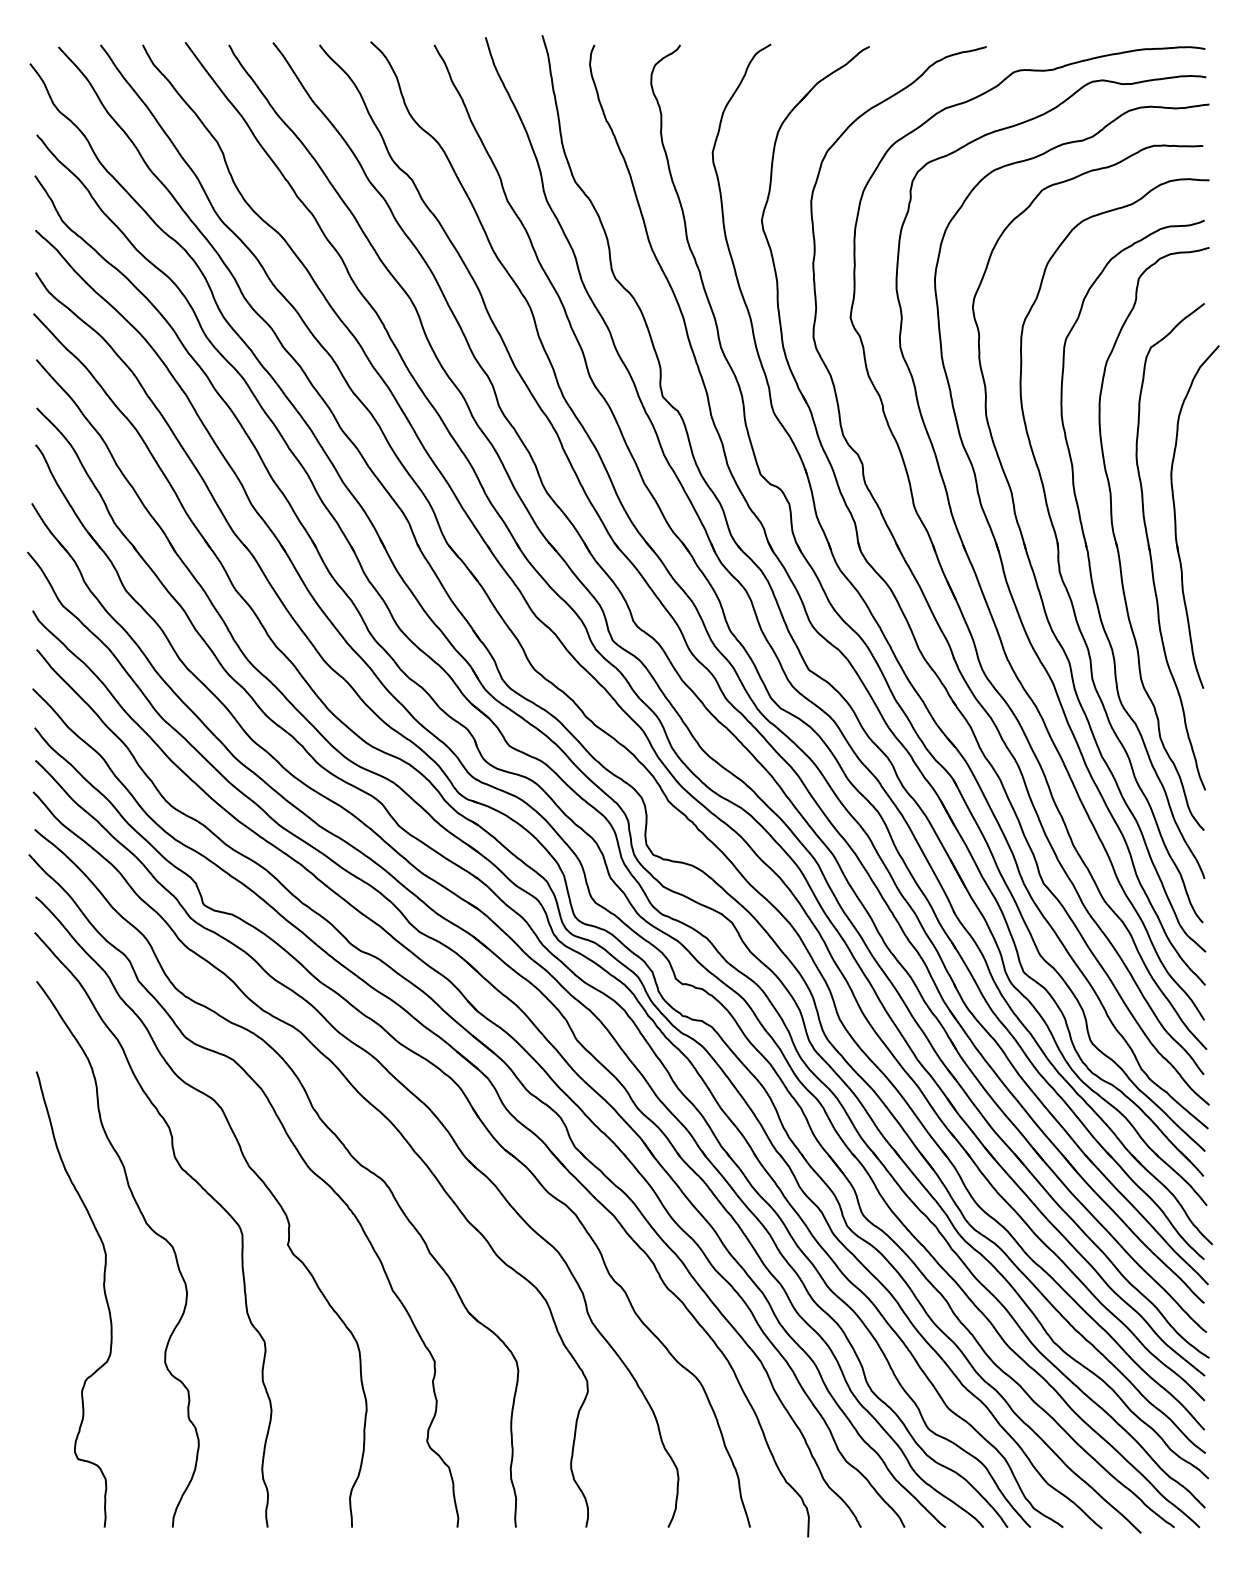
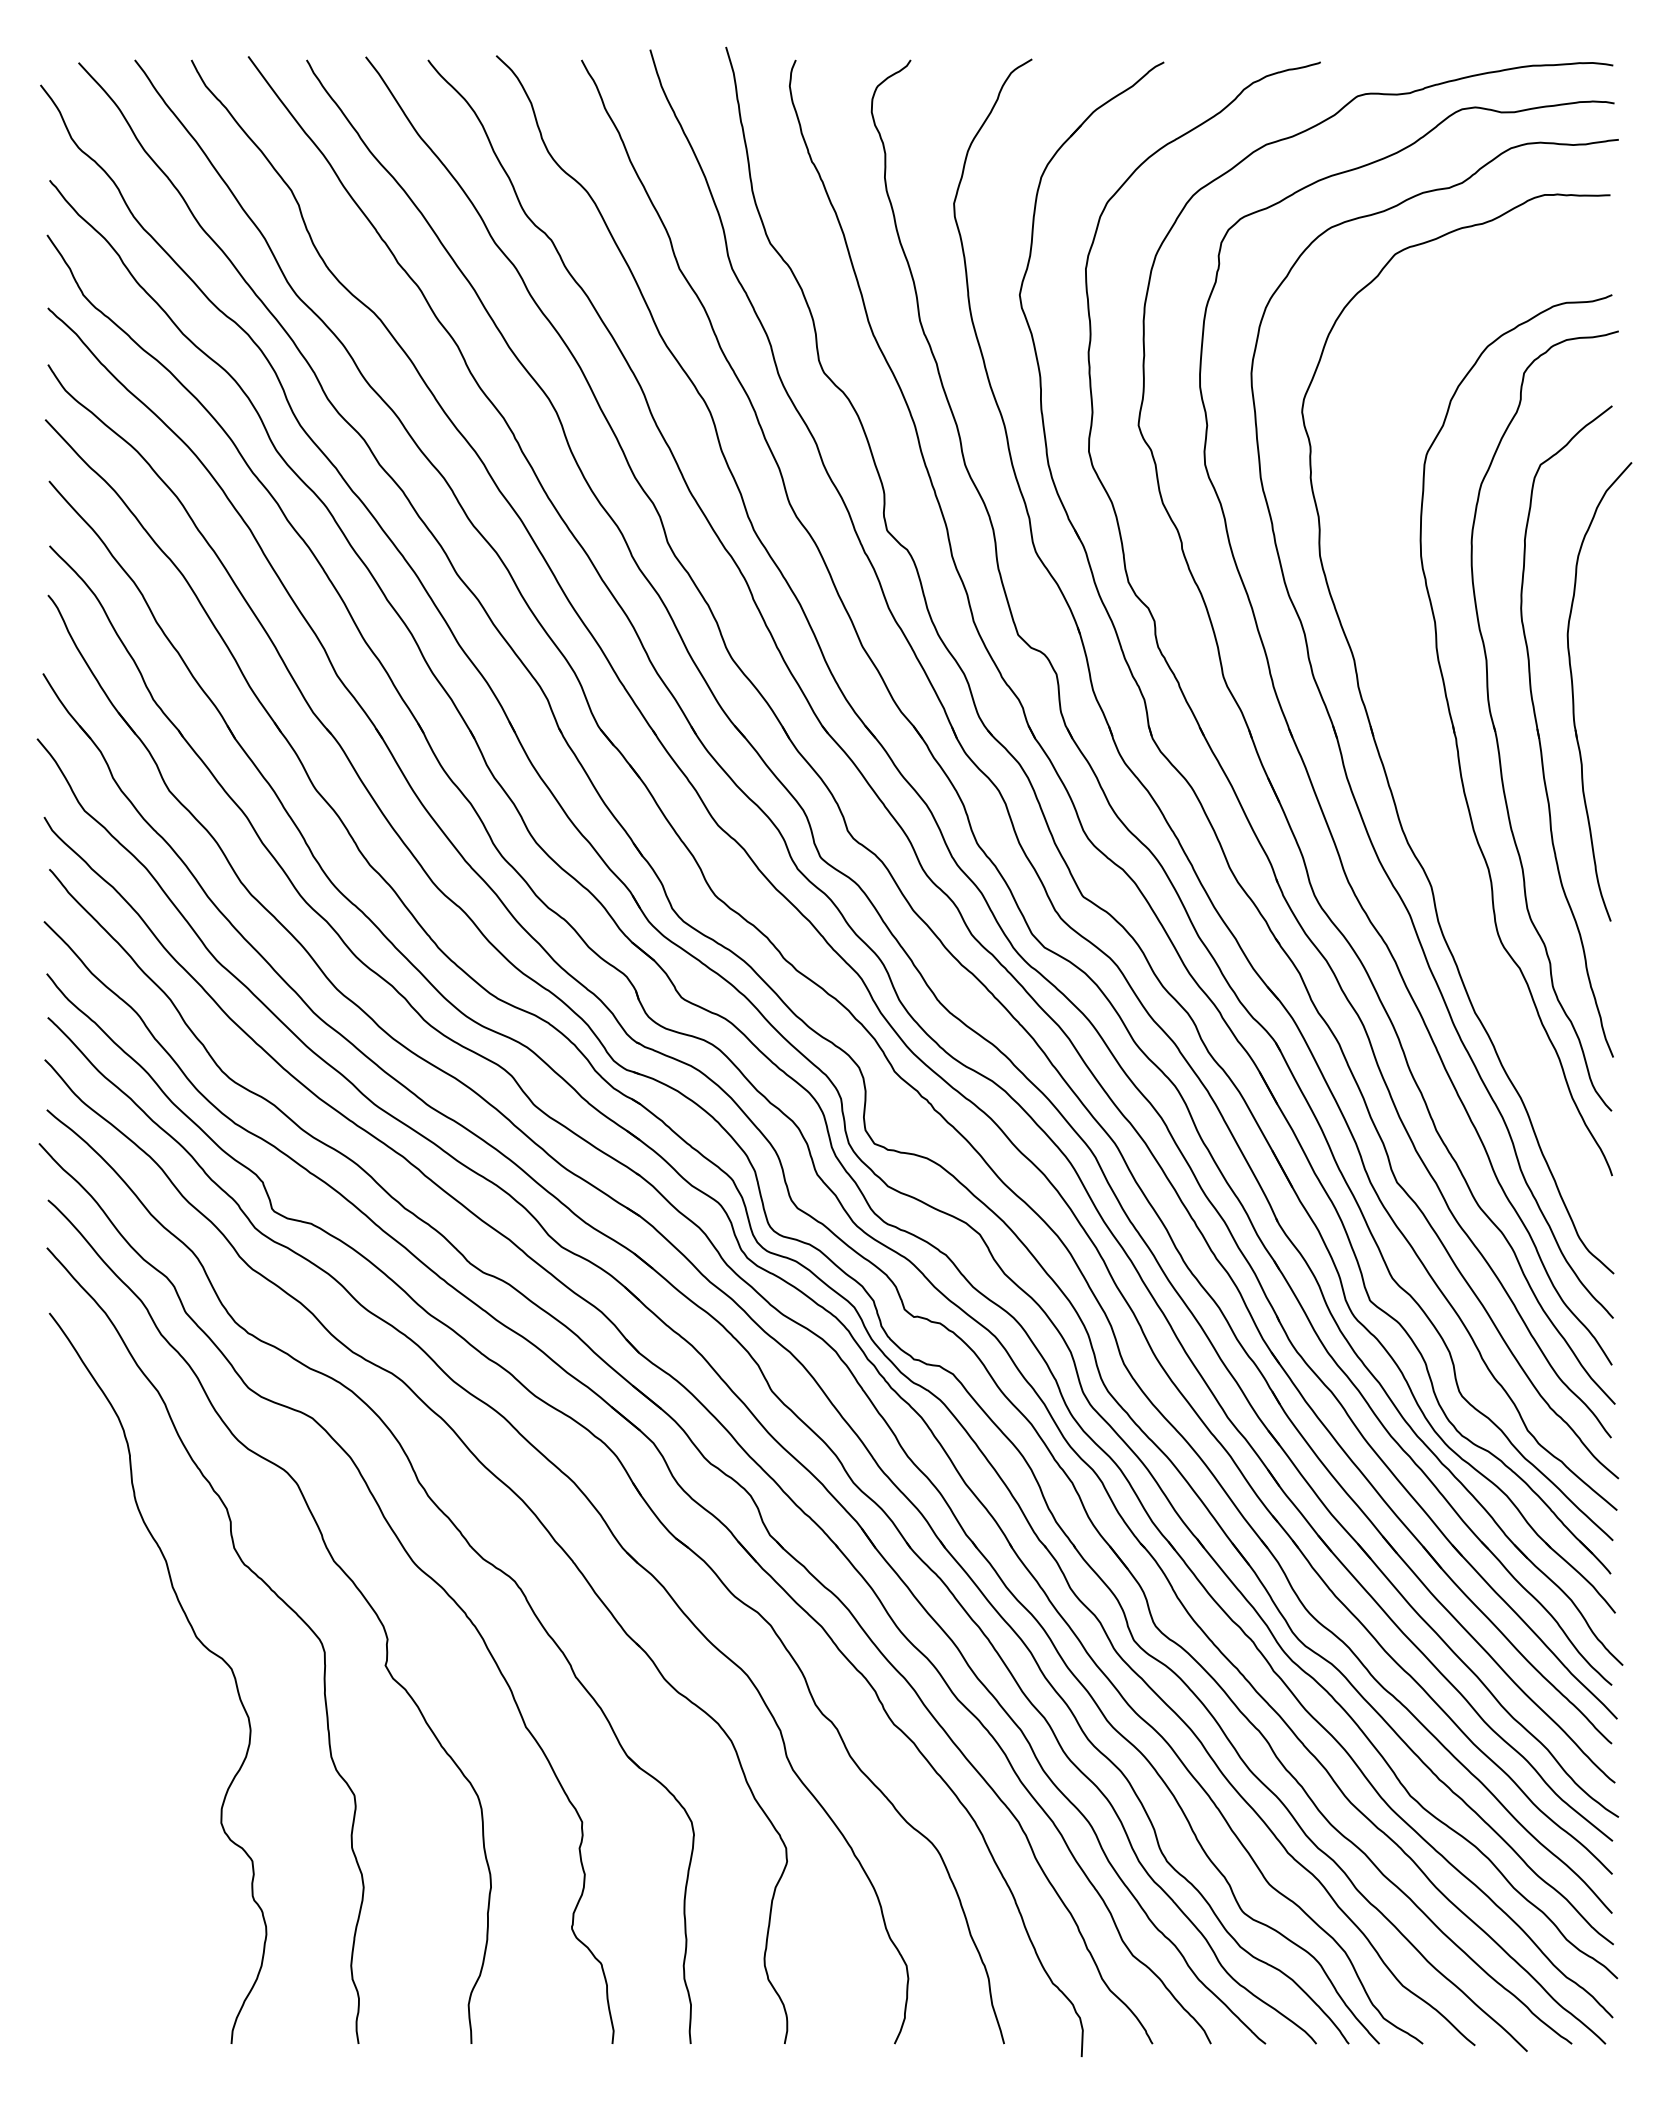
part: (1059, 550) -> (1417, 736), removed
curve: (103, 1292) -> (139, 1729), removed

